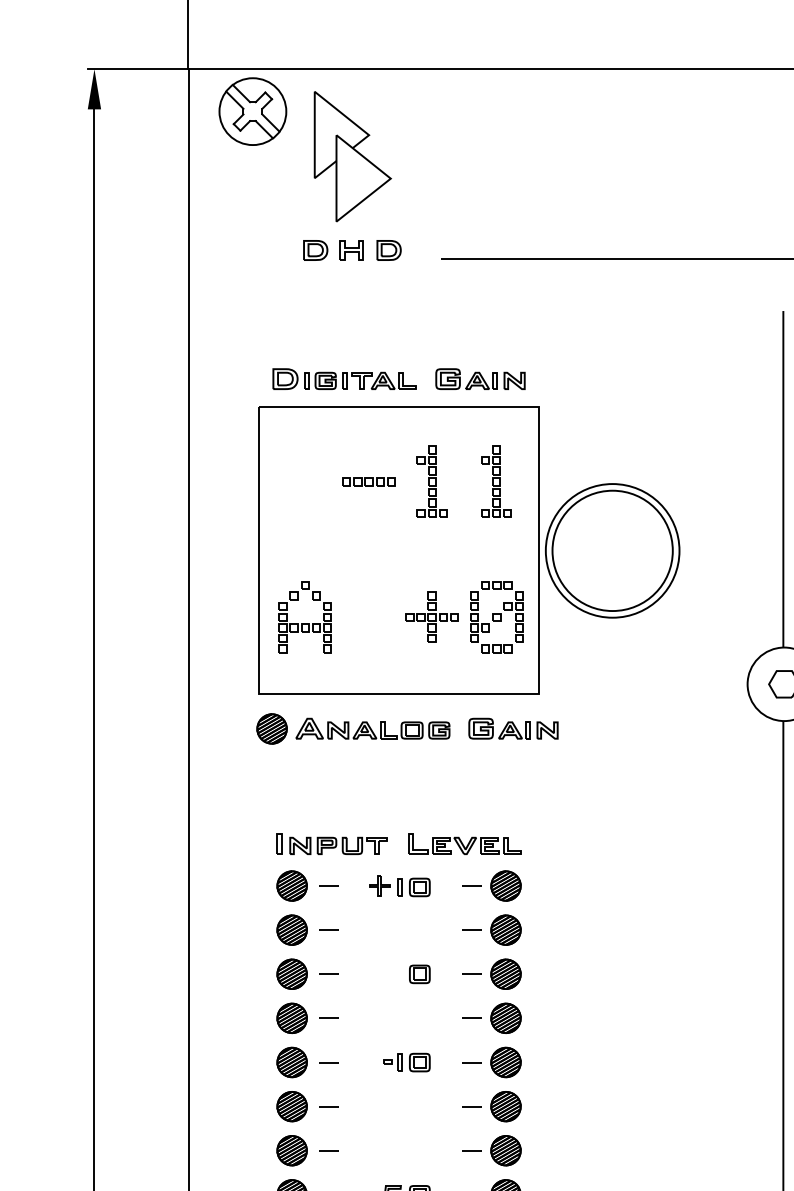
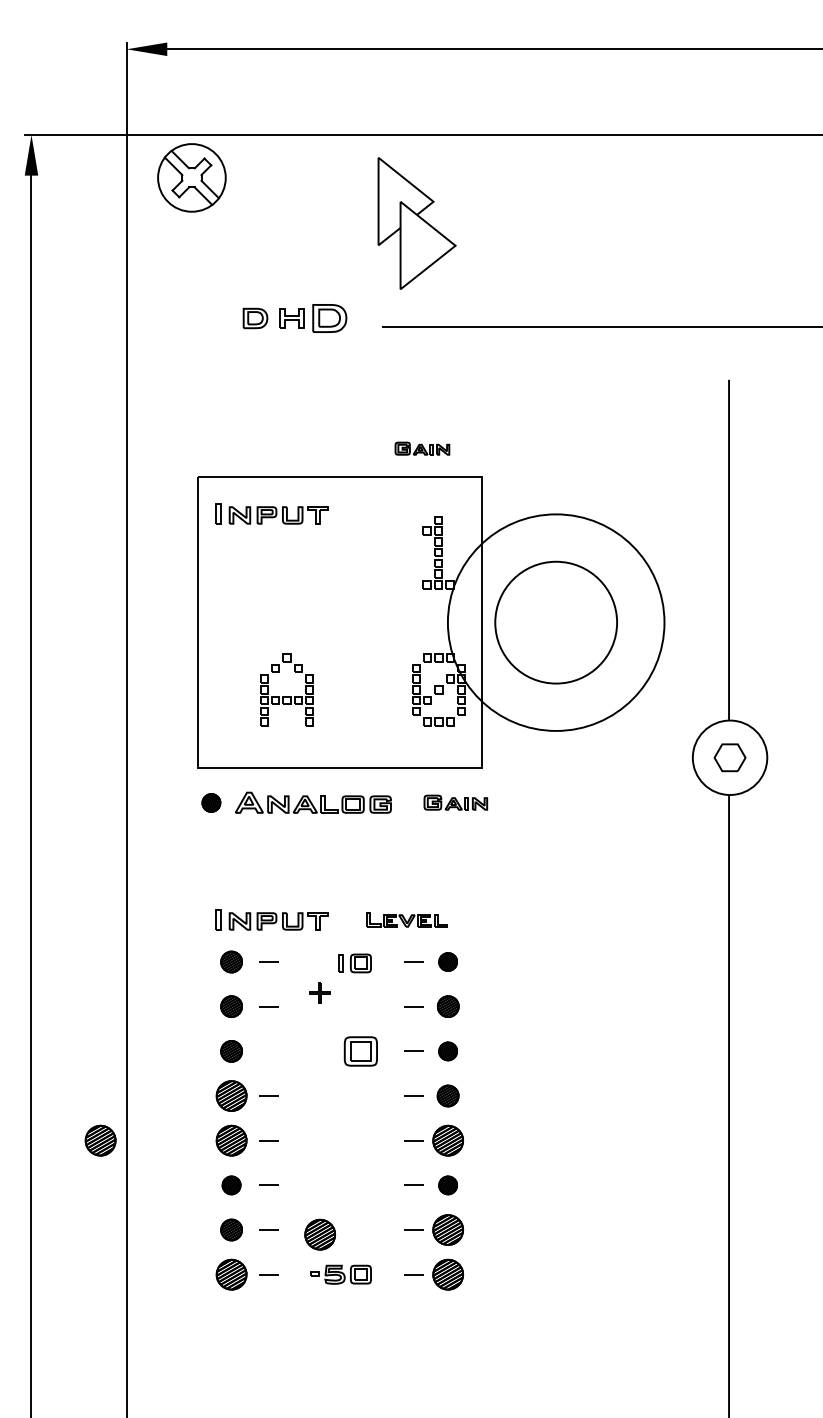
part: (352, 156) -> (416, 223), moved
part: (388, 250) -> (329, 318), size x1.4
part: (344, 378) -> (284, 448), removed
part: (480, 378) -> (422, 448), size x0.6
part: (331, 443) -> (271, 513), added
part: (369, 481) -> (309, 552), removed
part: (432, 481) -> (373, 552), removed
circle: (611, 550) -> (555, 622), size x1.6
part: (432, 616) -> (373, 689), removed
part: (304, 623) -> (286, 696), moved
part: (272, 728) -> (211, 802), size x0.6
part: (513, 728) -> (455, 802), size x0.7
part: (464, 844) -> (406, 919), size x0.7
part: (291, 885) -> (231, 961), size x0.7
part: (378, 885) -> (319, 992), moved
part: (505, 885) -> (447, 961), size x0.6
part: (291, 929) -> (231, 1006), size x0.7
part: (506, 929) -> (448, 1006), size x0.7
line: (328, 973) -> (268, 1050), removed
part: (291, 974) -> (231, 1051), size x0.7
part: (419, 974) -> (360, 1051), size x1.6
part: (505, 974) -> (447, 1051), size x0.6
part: (505, 1017) -> (447, 1095), size x0.7
part: (162, 1062) -> (100, 1140), added
part: (406, 1062) -> (347, 1140), removed
part: (291, 1106) -> (231, 1185), size x0.6
part: (505, 1106) -> (447, 1185), size x0.6
part: (291, 1150) -> (231, 1229), size x0.7
part: (379, 1155) -> (320, 1234), added

